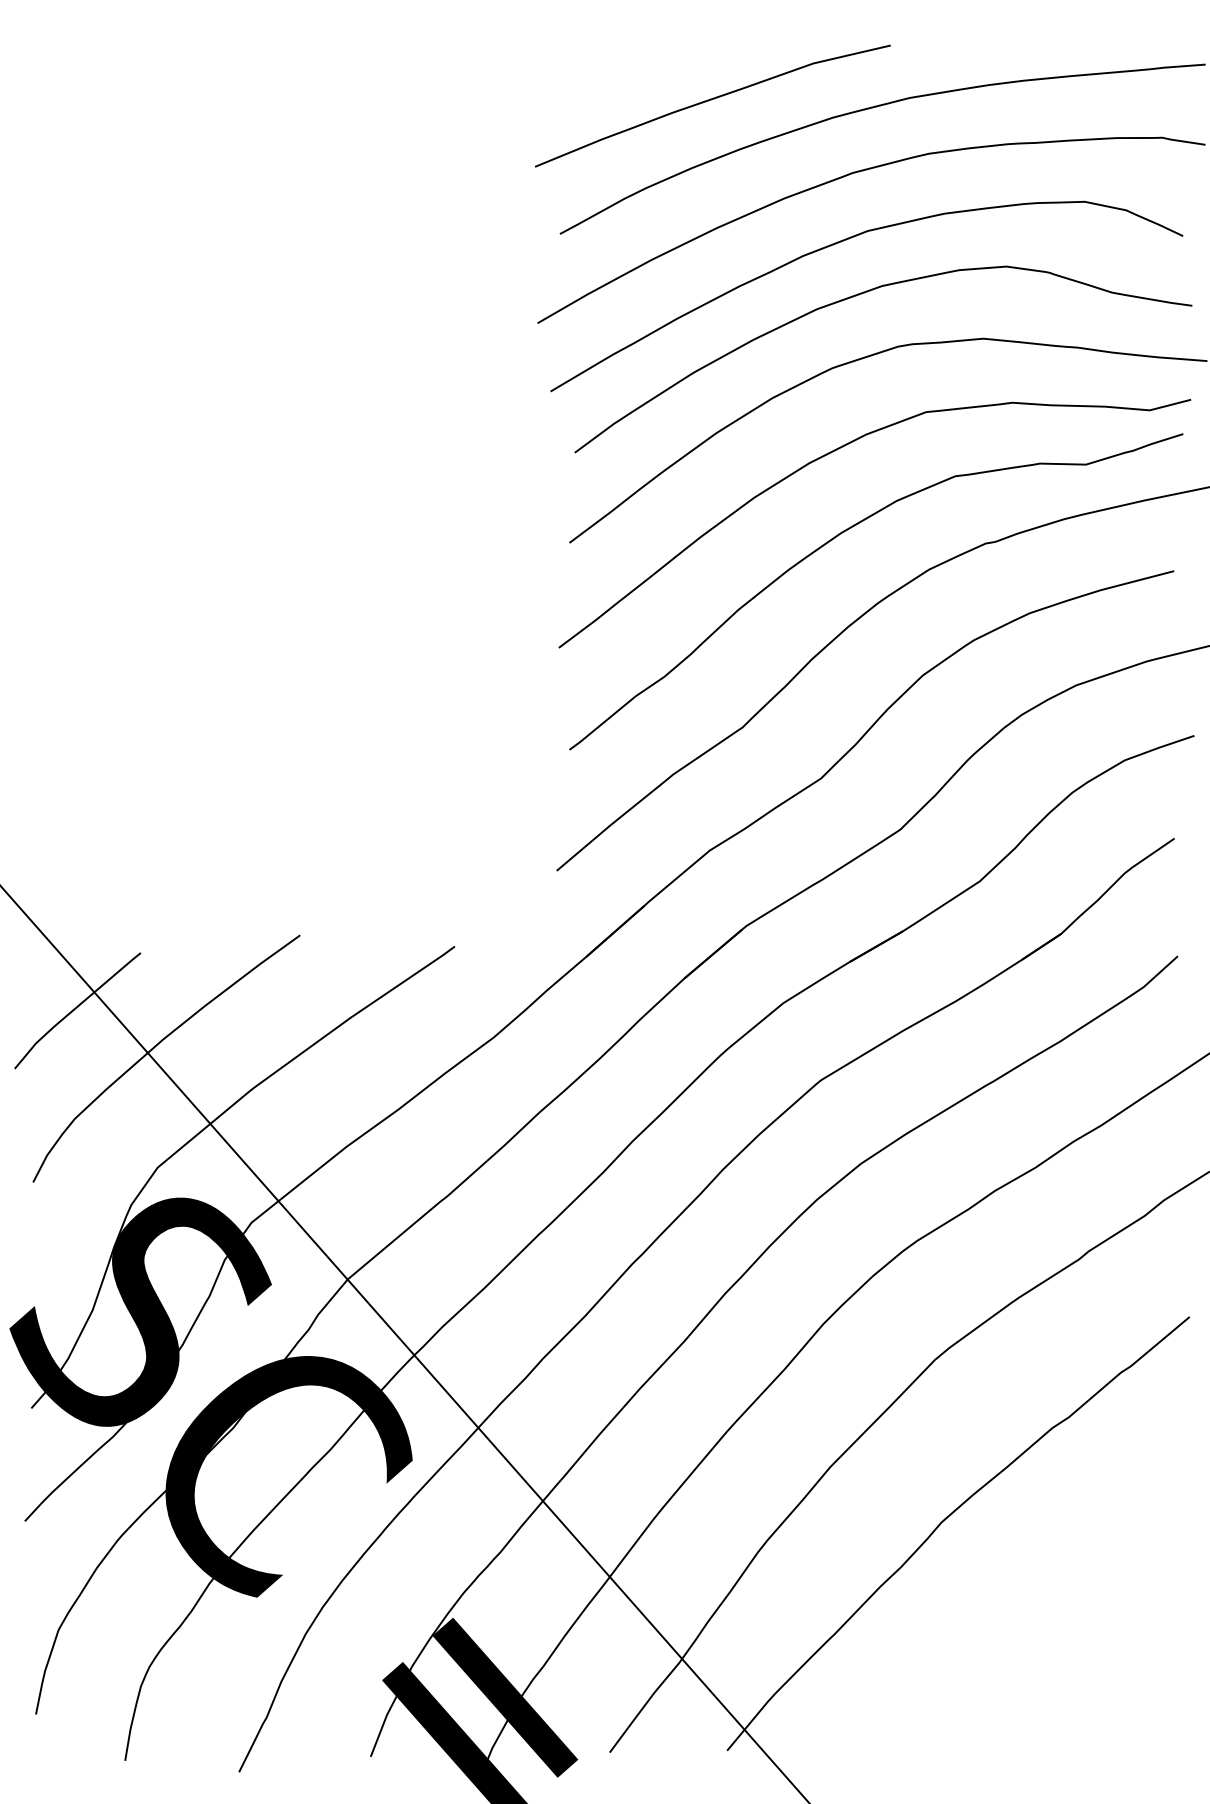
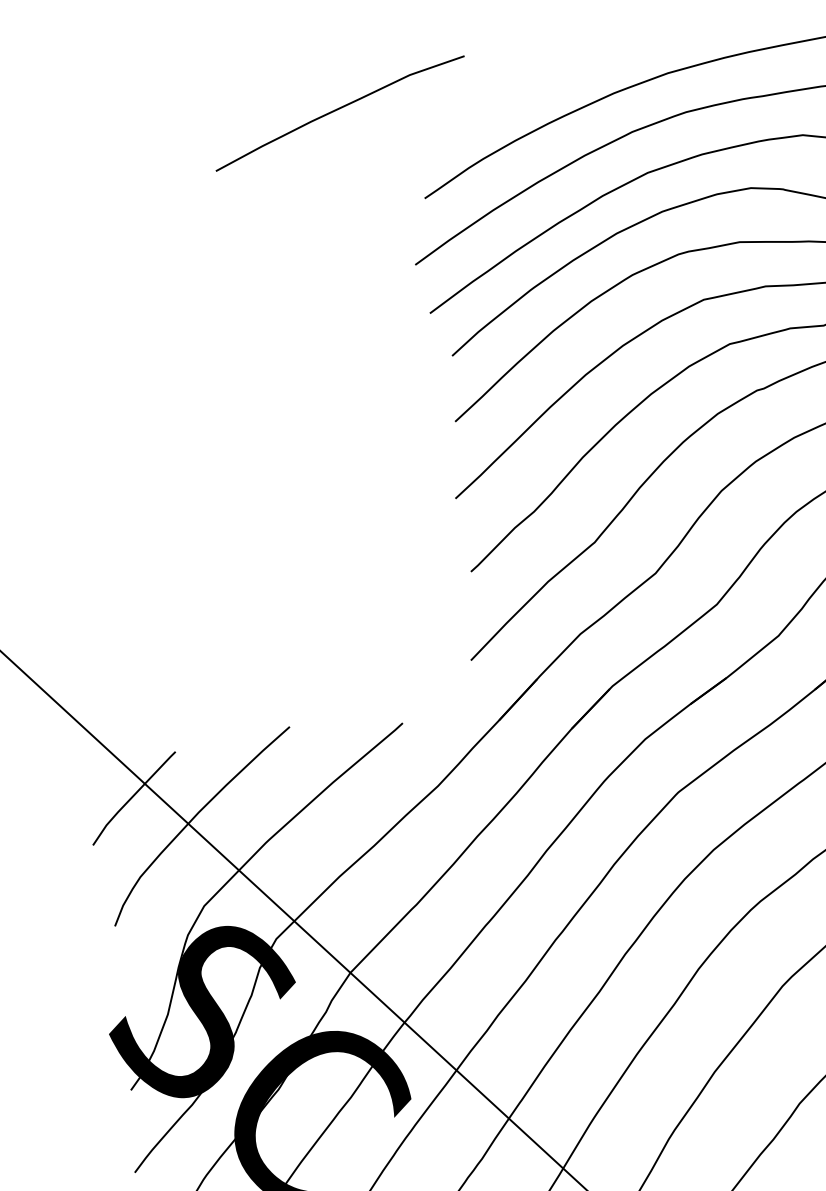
curve: (711, 100) -> (338, 109), moved

